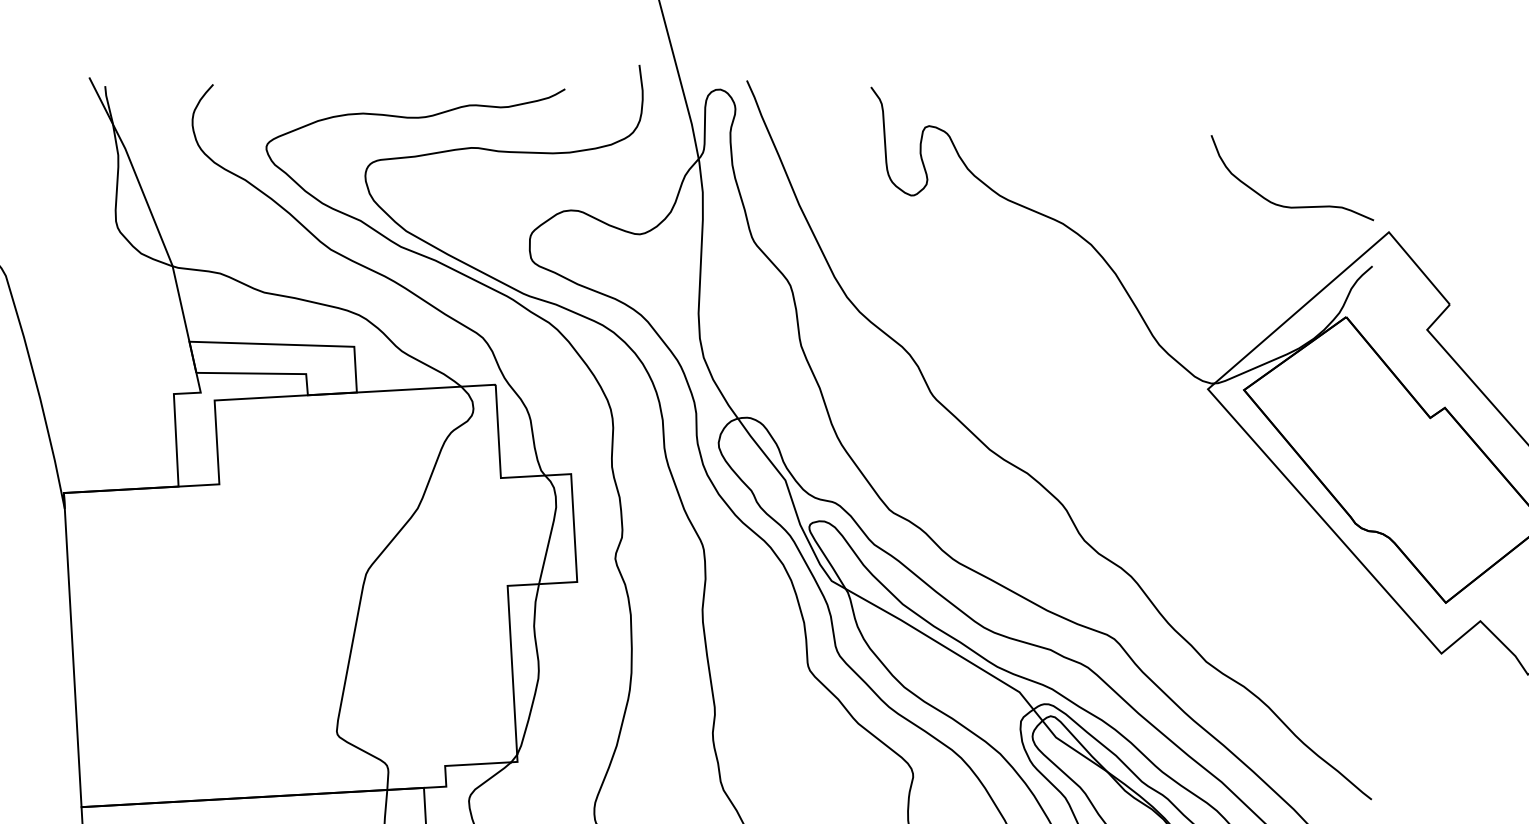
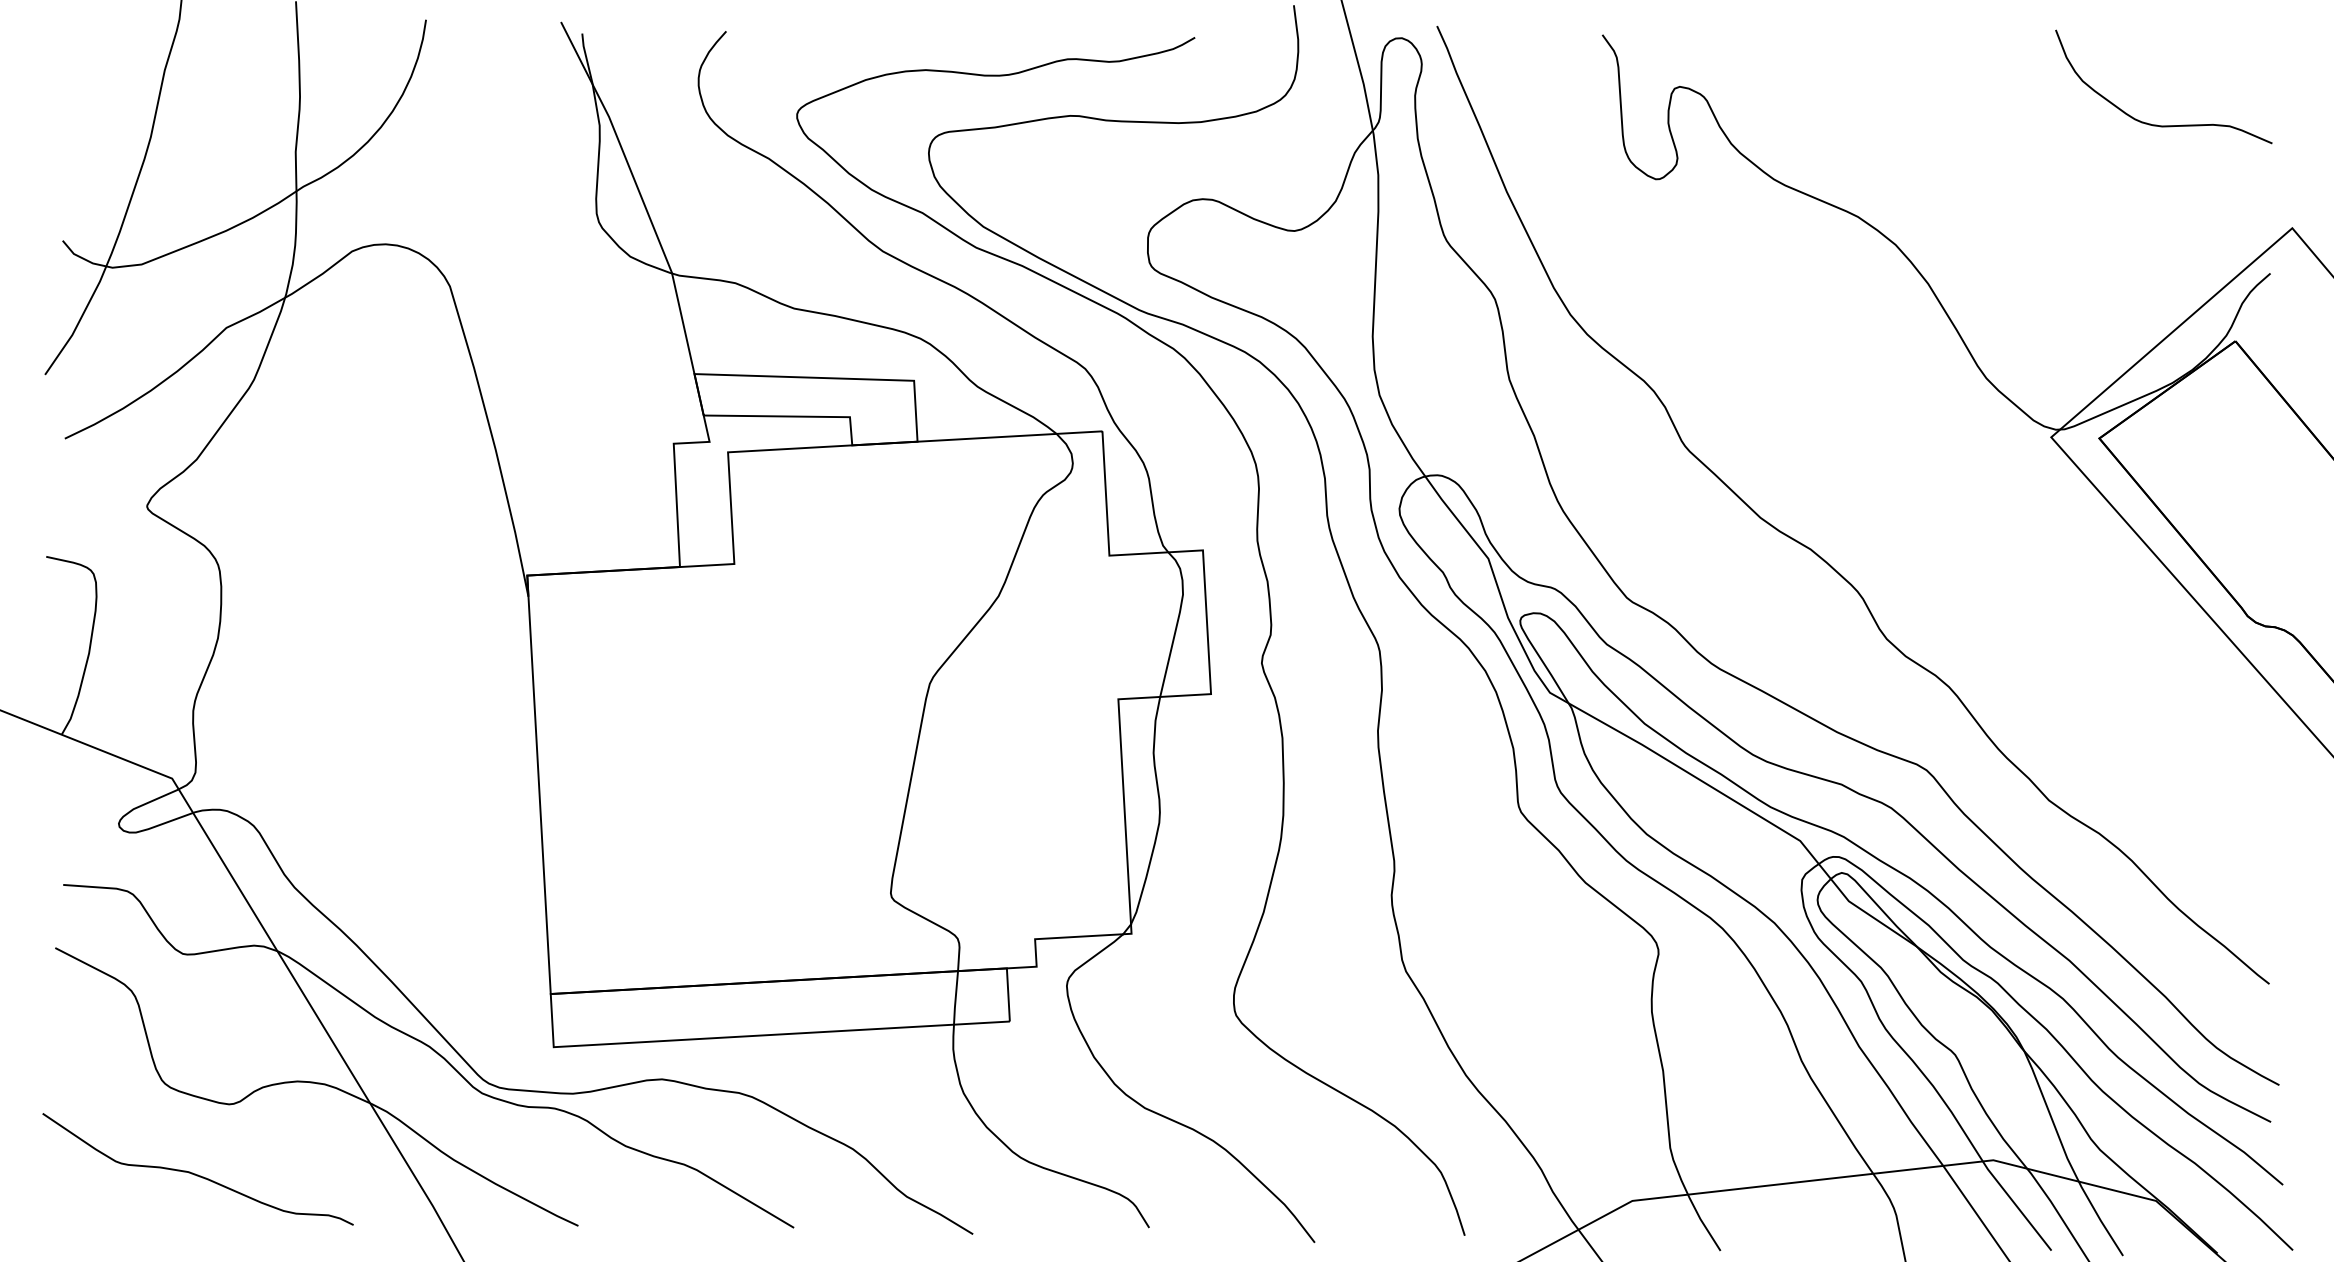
curve: (1287, 206) -> (2157, 124), moved

